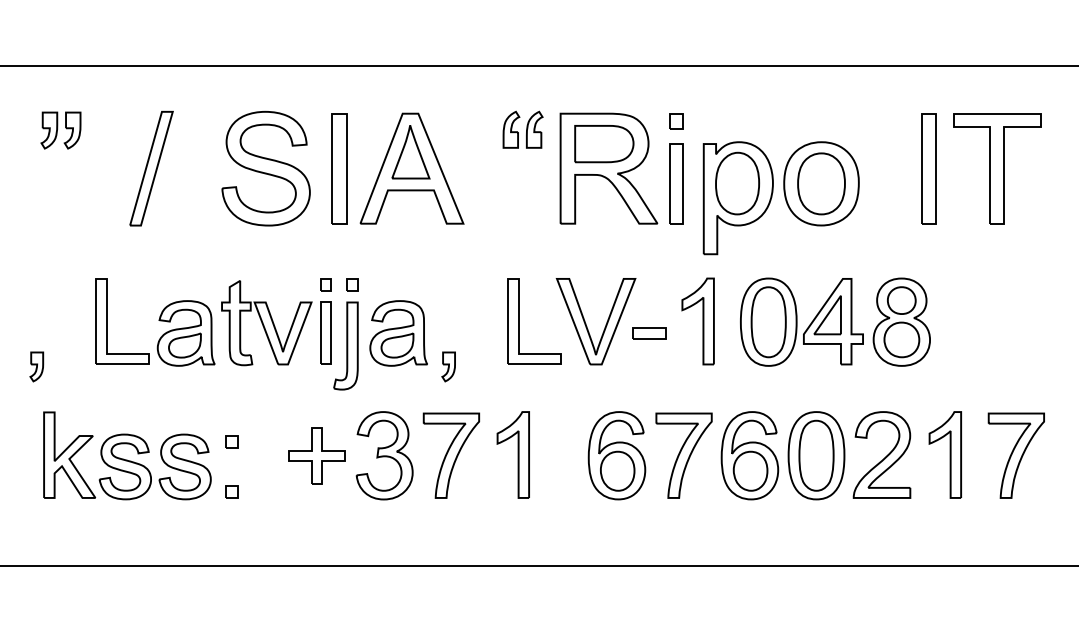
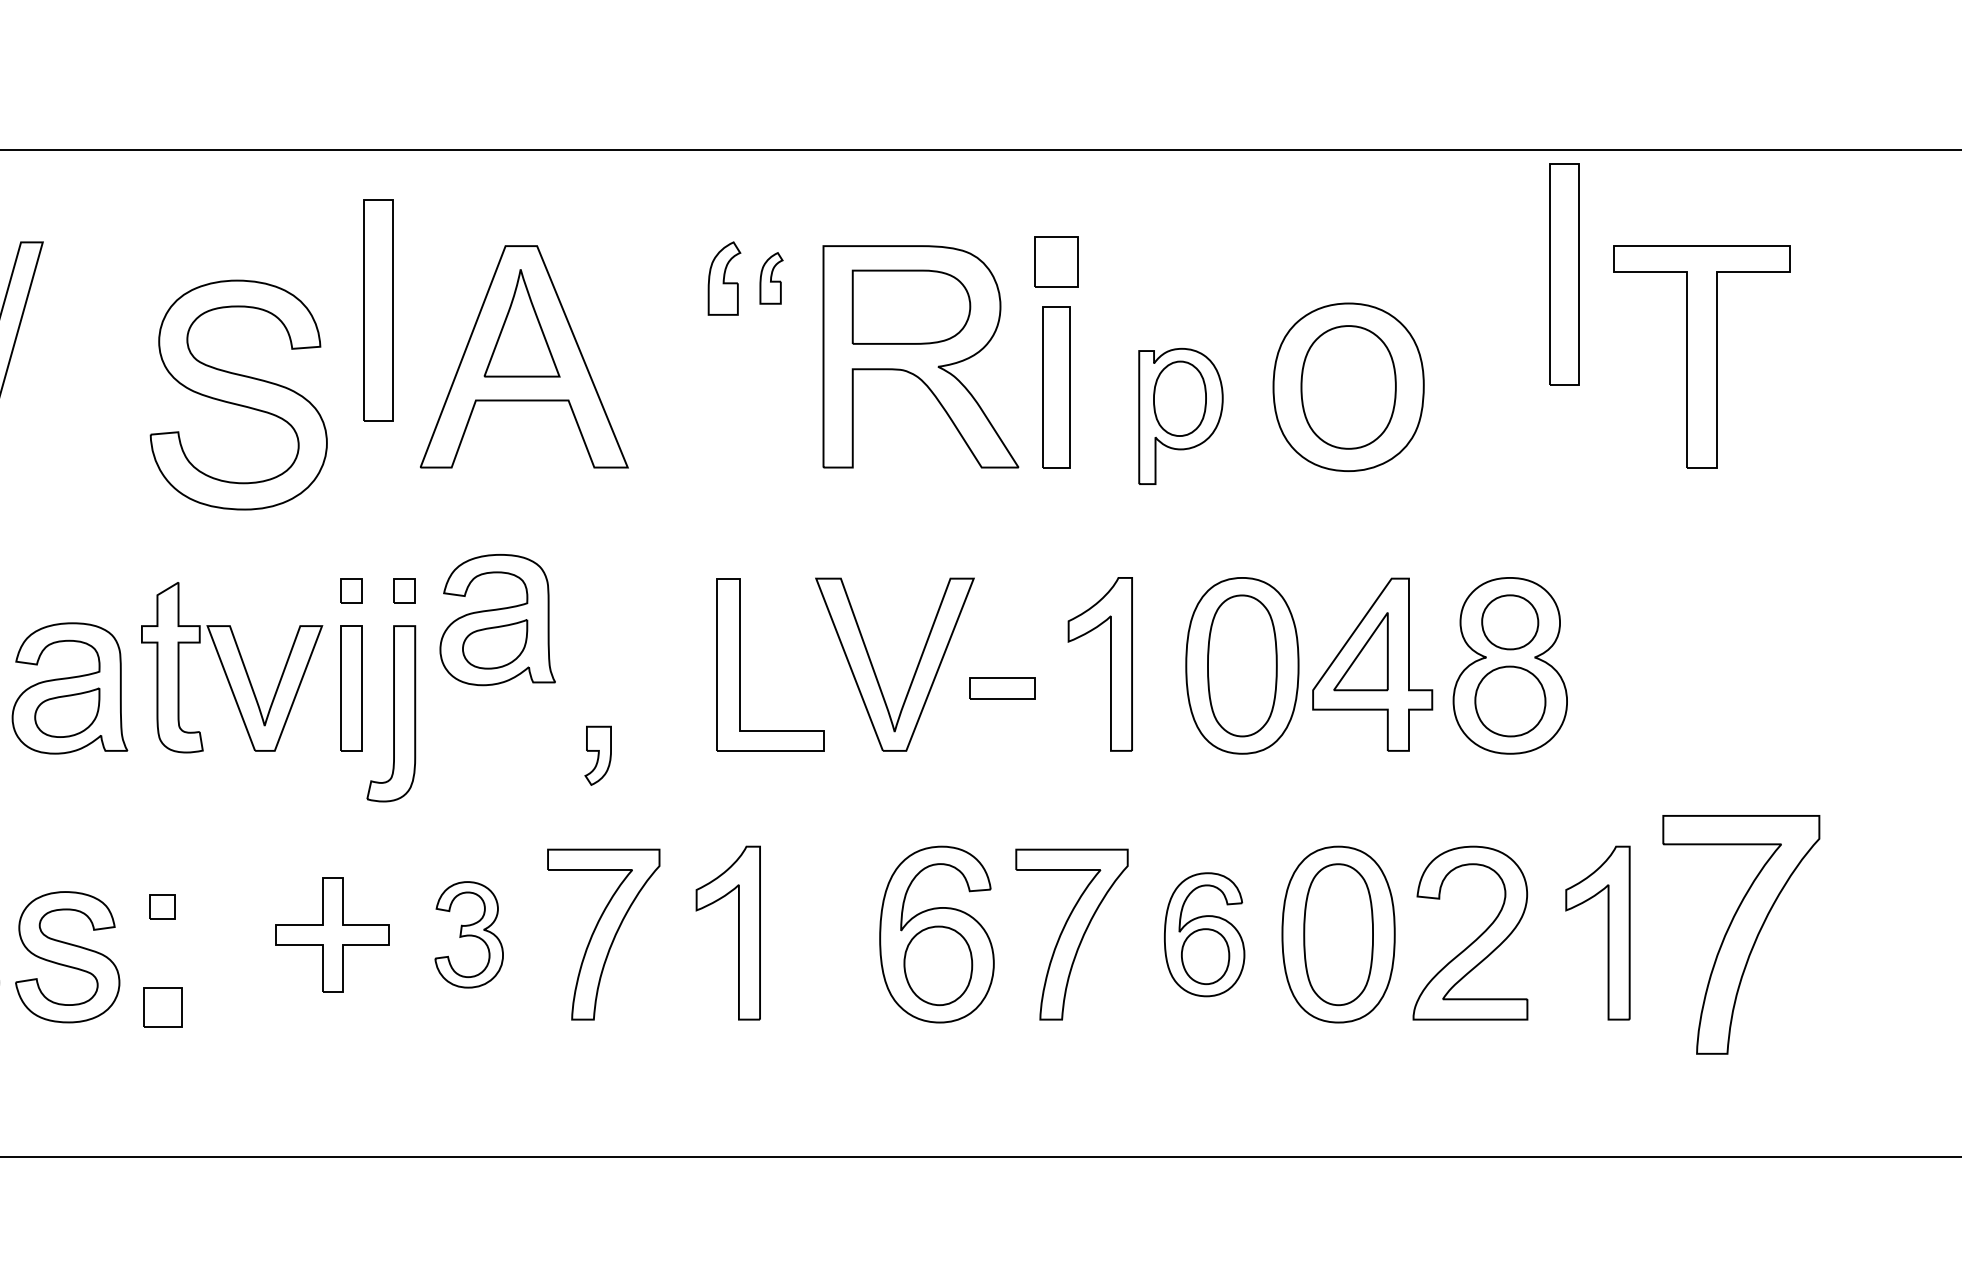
part: (676, 121) -> (1056, 261), size x1.6
part: (534, 129) -> (770, 277), size x0.7
part: (265, 168) -> (237, 394), moved
part: (339, 168) -> (378, 310), moved
part: (928, 168) -> (1563, 273), moved
part: (737, 198) -> (1179, 416), size x0.6
part: (398, 333) -> (497, 620), moved
part: (384, 455) -> (468, 934), size x0.6
part: (749, 455) -> (1203, 934), size x0.7
part: (1015, 455) -> (1739, 934), size x1.4
part: (231, 491) -> (161, 1006), size x1.6

